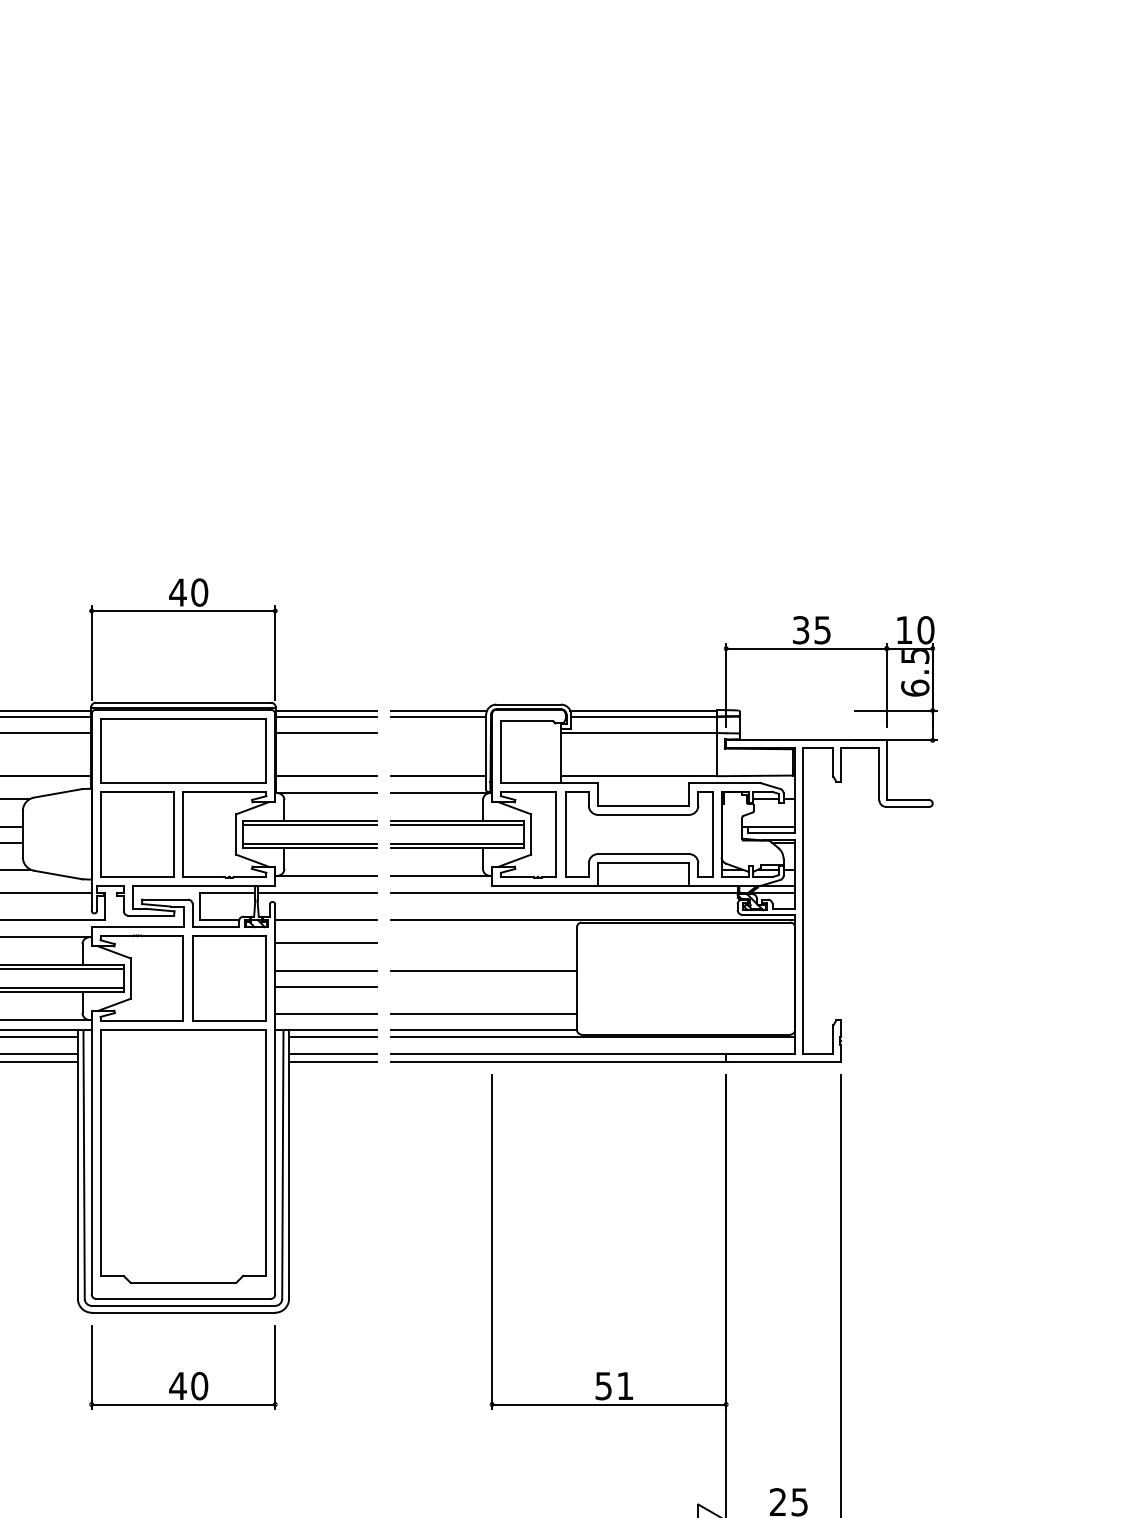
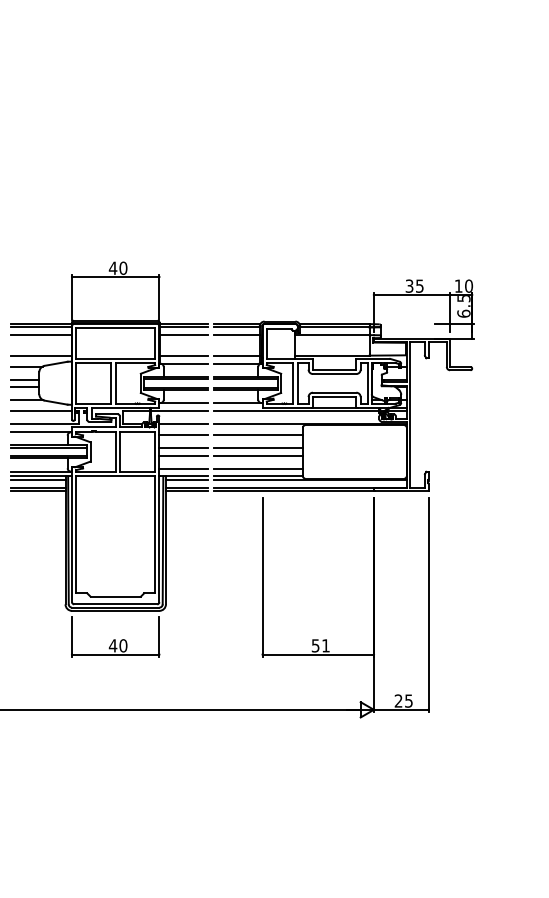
line: (437, 733) -> (236, 335), added
line: (483, 944) -> (258, 435), added
line: (483, 986) -> (258, 455), added

